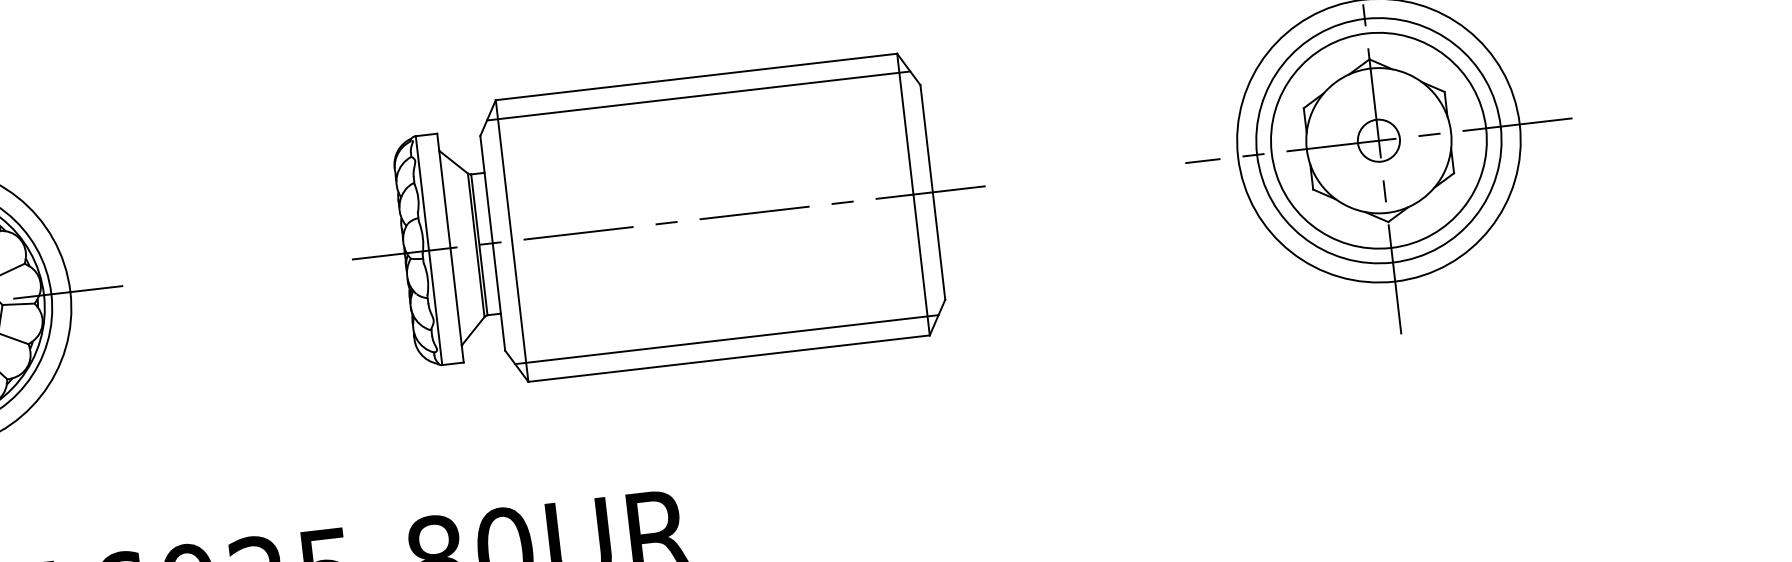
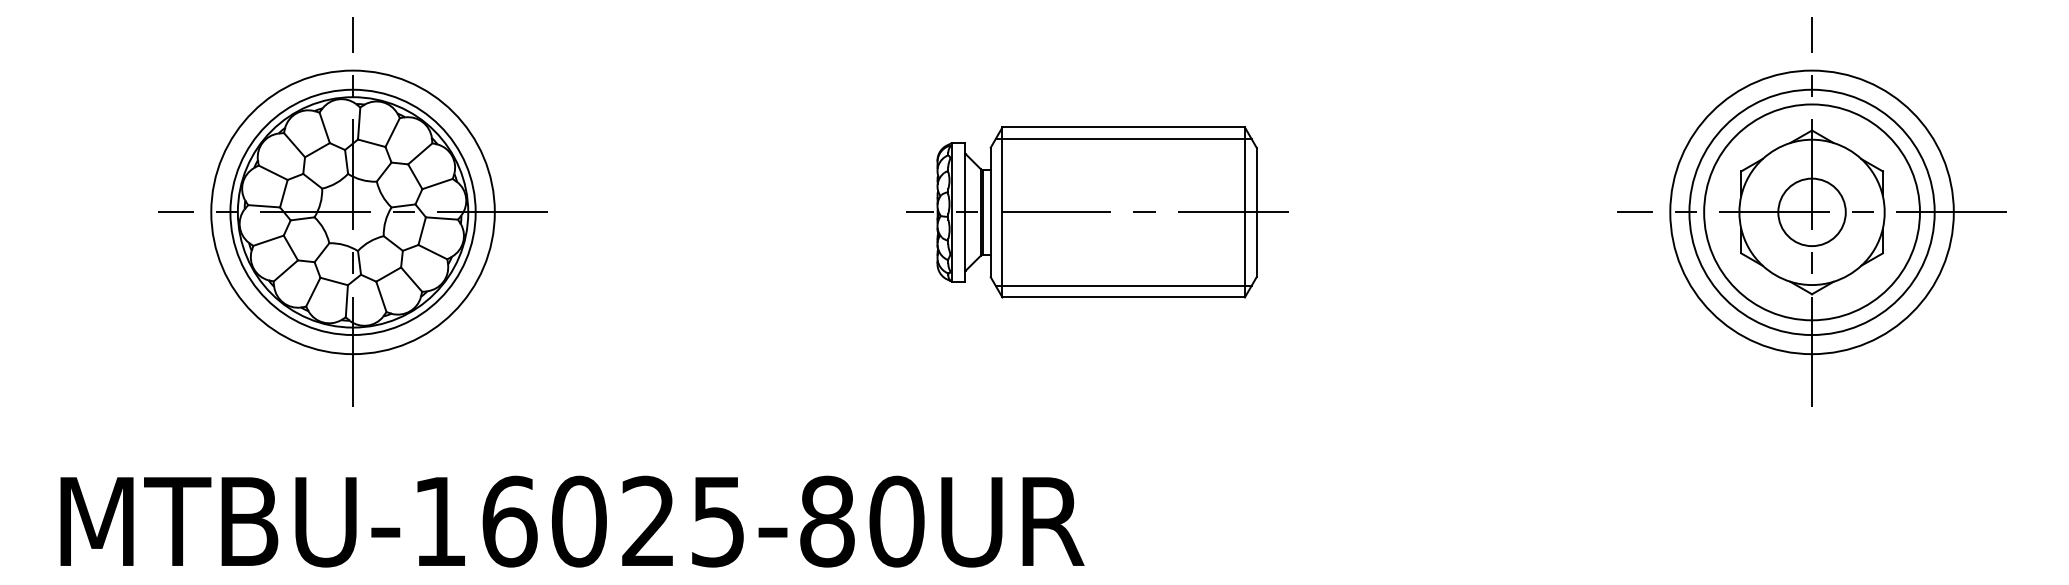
circle: (1378, 140) -> (1811, 212), size x1.6
part: (668, 223) -> (1096, 212), size x0.6

